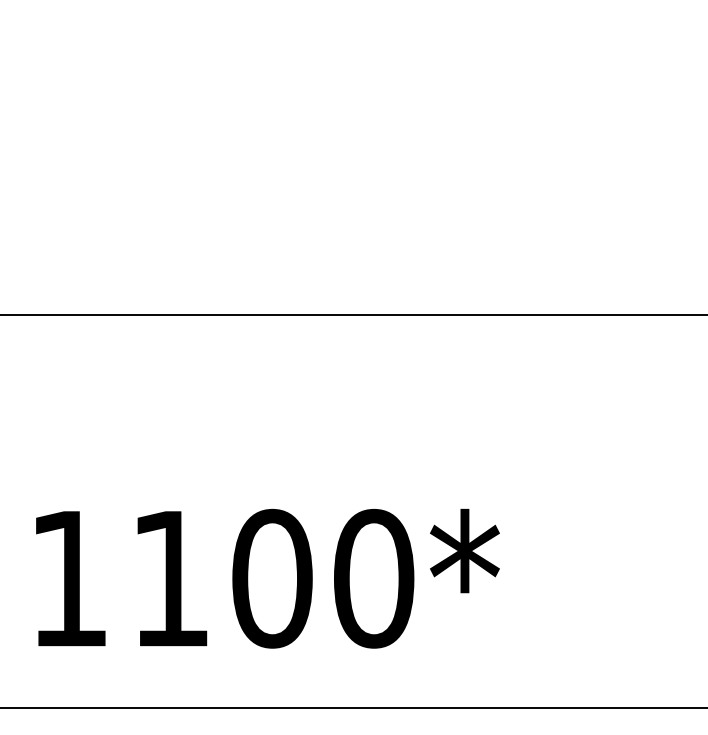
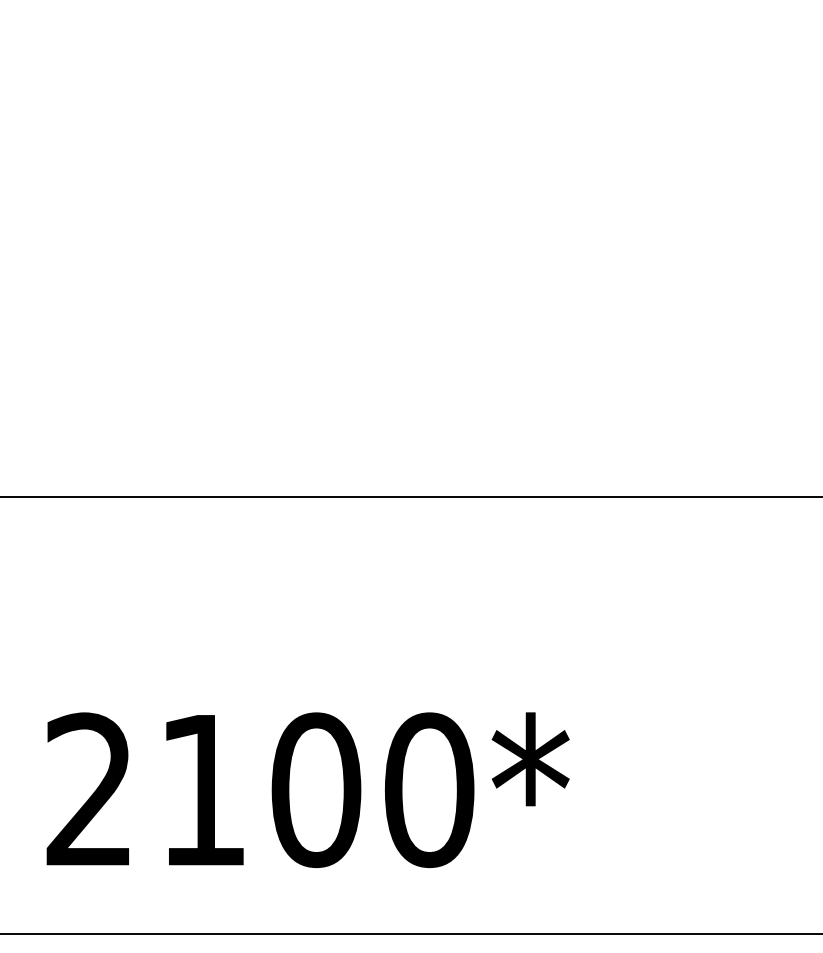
text: (67, 577) -> (88, 788), 1100* -> 2100*

